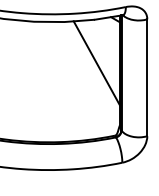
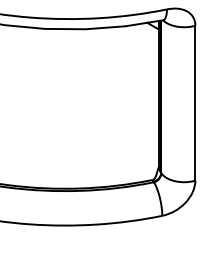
line: (96, 62) -> (128, 83), removed

